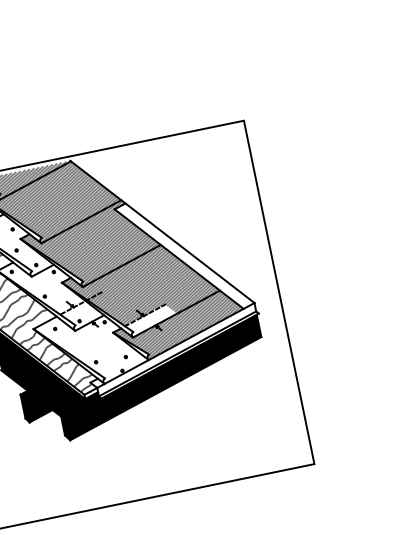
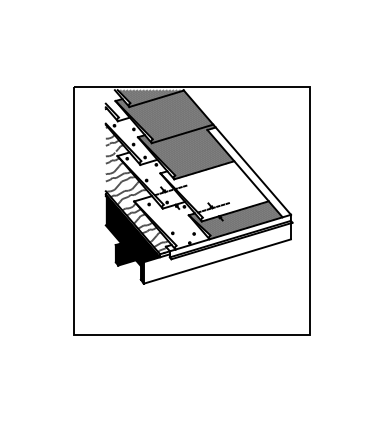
hatch: (140, 286) -> (214, 187), removed
fill: (162, 377) -> (216, 253), removed

